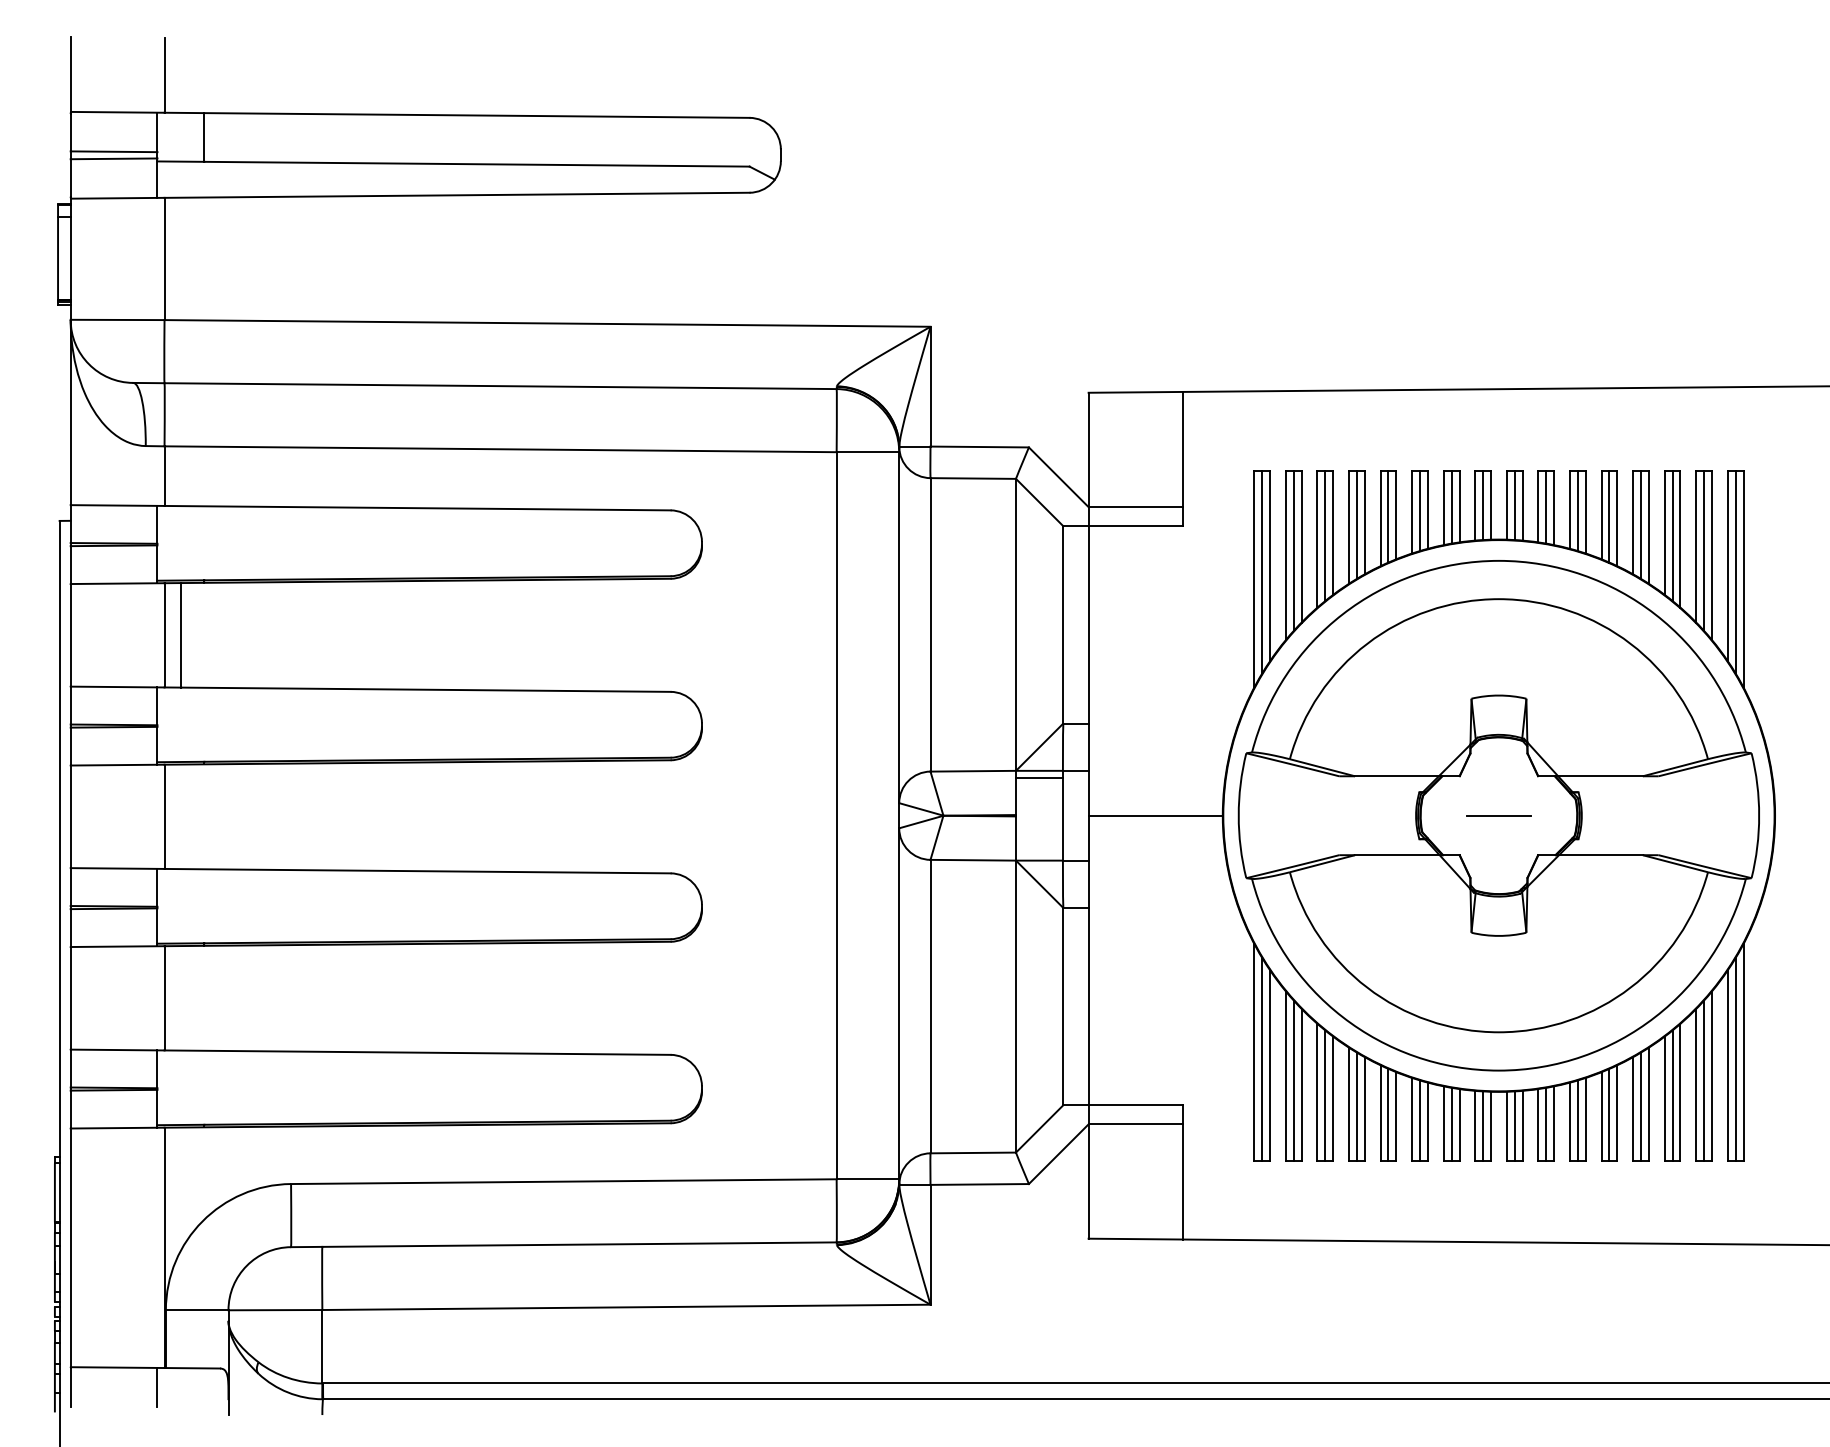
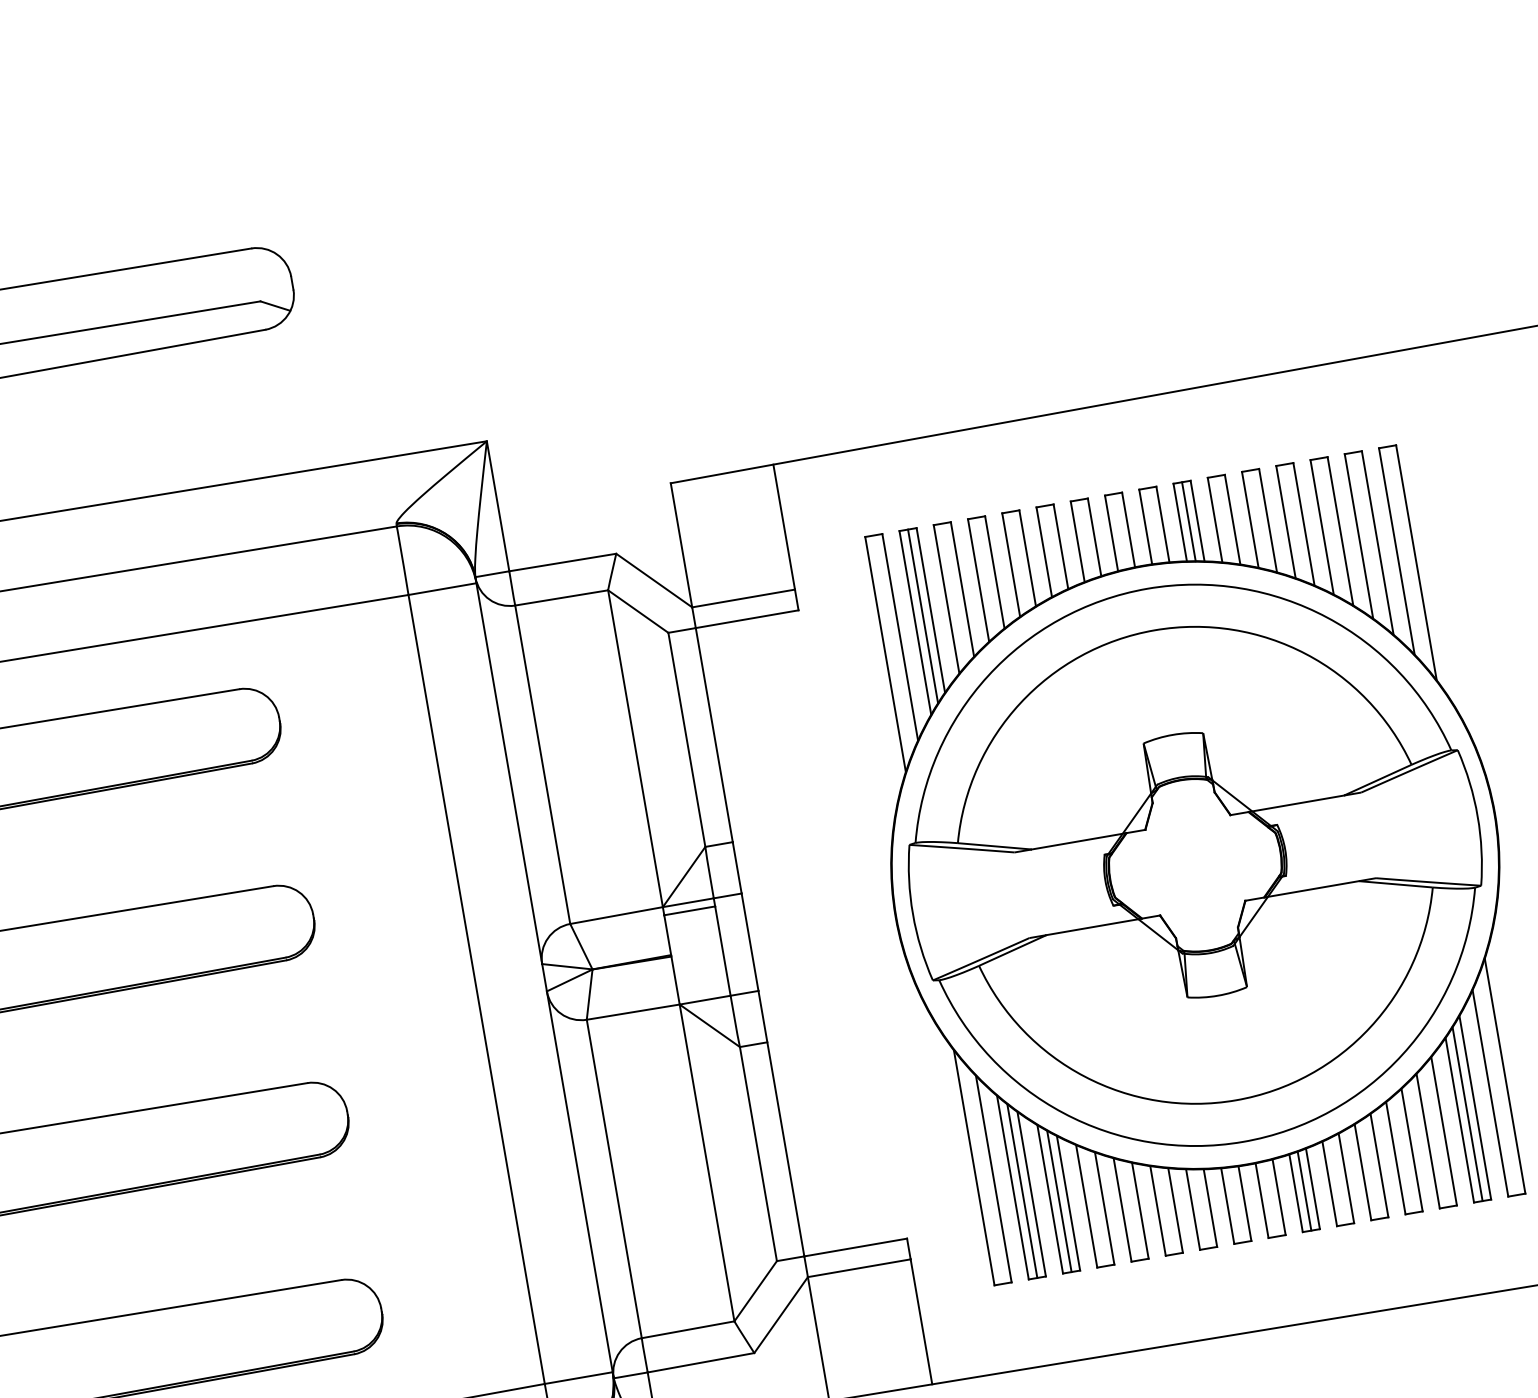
line: (1483, 505) -> (1120, 531), removed
line: (1514, 505) -> (1154, 525), removed
line: (1451, 506) -> (1085, 538), removed
line: (1420, 510) -> (1052, 548), removed
line: (1577, 510) -> (1223, 519), removed
line: (1388, 516) -> (1019, 561), removed
line: (1609, 516) -> (1259, 519), removed
line: (1356, 524) -> (986, 575), removed
line: (1640, 524) -> (1294, 522), removed
line: (1325, 535) -> (954, 593), removed
line: (1672, 535) -> (1331, 528), removed
line: (1704, 550) -> (1368, 538), removed
line: (1262, 571) -> (892, 644), removed
line: (1735, 571) -> (1406, 555), removed
line: (1155, 815) -> (822, 929), removed
line: (1498, 815) -> (1194, 865), removed
line: (1262, 1058) -> (984, 1173), removed
line: (1735, 1058) -> (1497, 1084), removed
line: (1672, 1095) -> (1436, 1136), removed
line: (1356, 1106) -> (1095, 1207), removed
line: (1640, 1106) -> (1403, 1154), removed
line: (1388, 1114) -> (1131, 1210), removed
line: (1609, 1114) -> (1371, 1168), removed
line: (1420, 1120) -> (1167, 1210), removed
line: (1577, 1120) -> (1337, 1181), removed
line: (1451, 1123) -> (1201, 1208), removed
line: (1483, 1125) -> (1236, 1204), removed
line: (1514, 1125) -> (1270, 1198), removed

